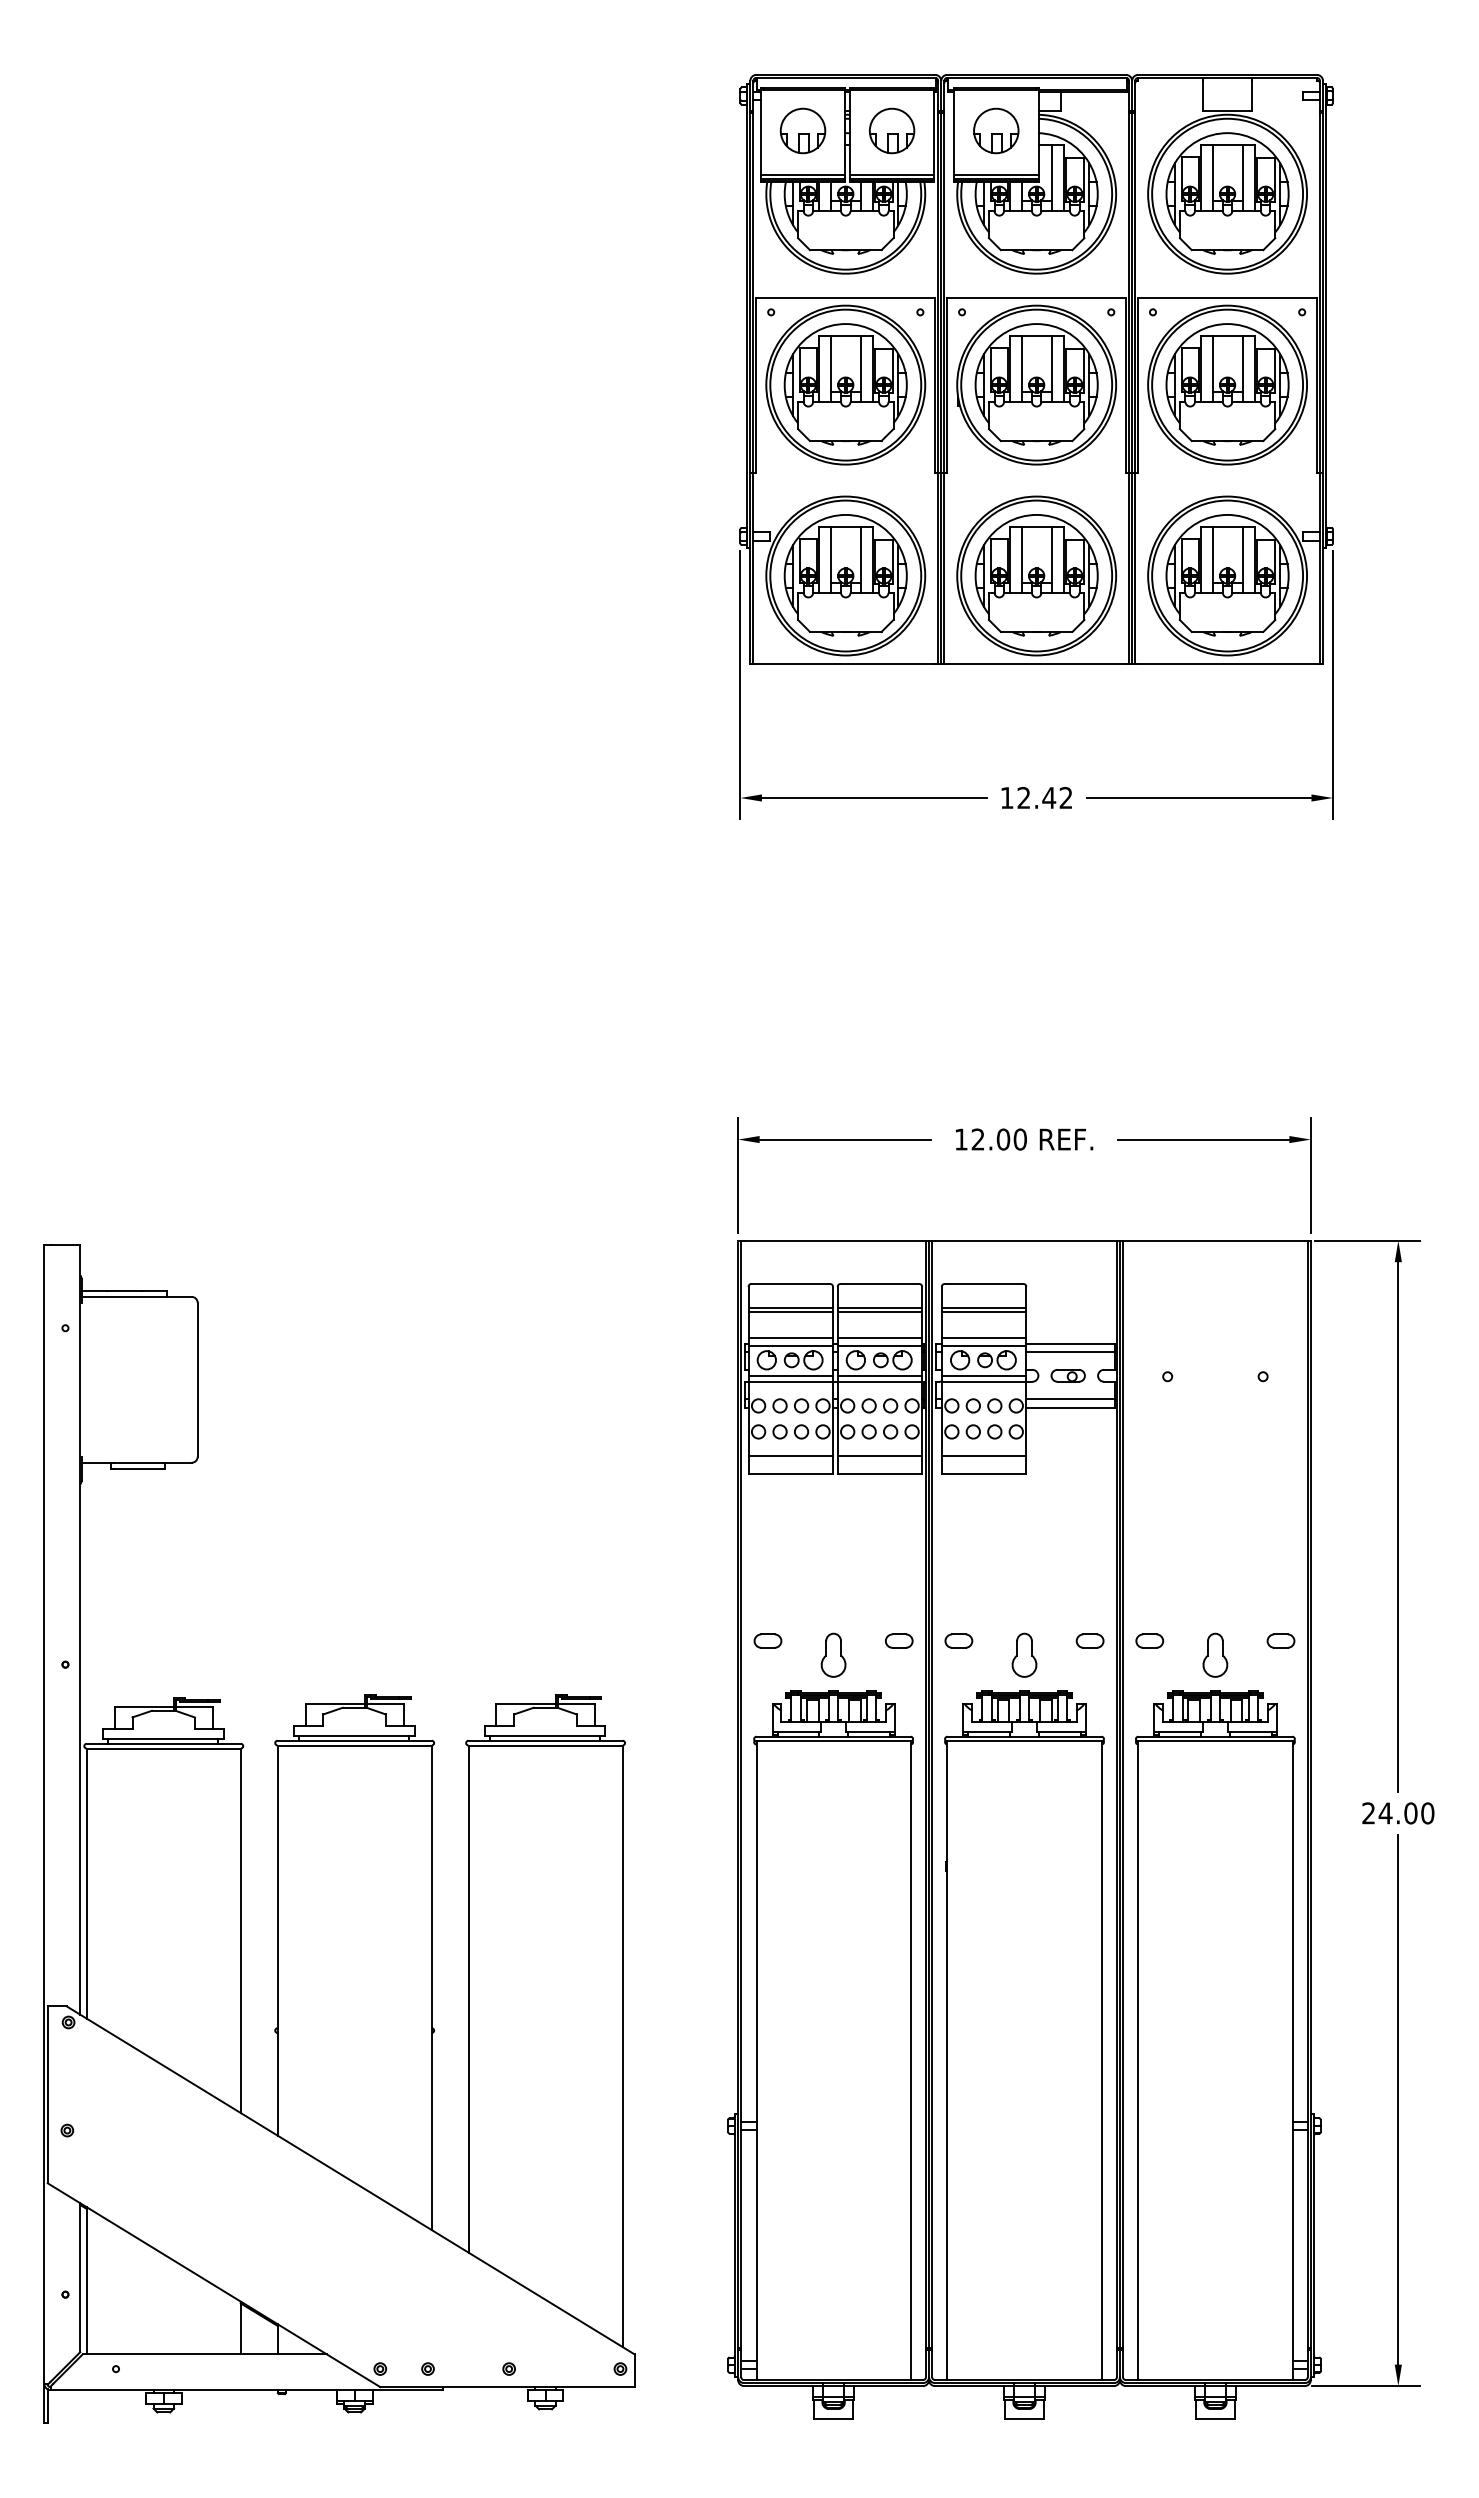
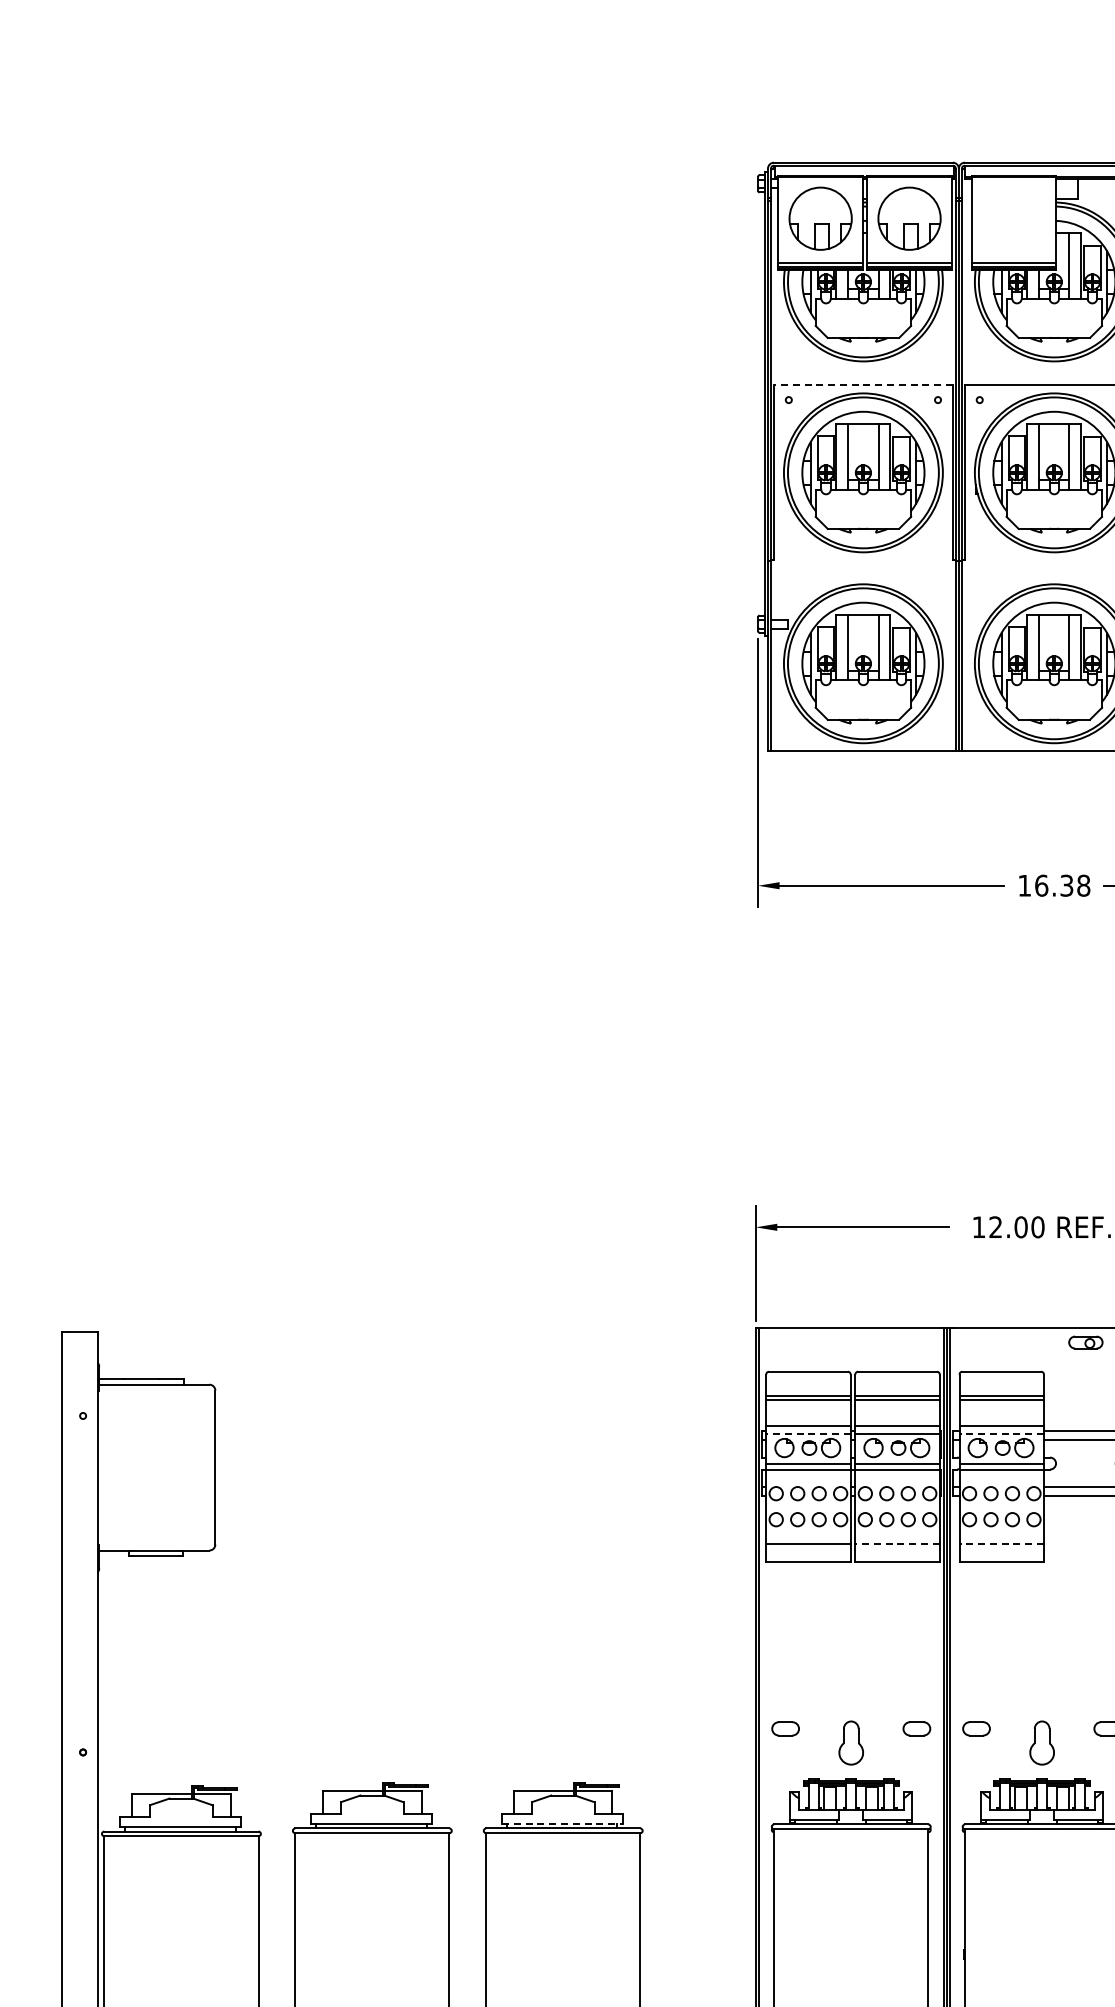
part: (802, 130) -> (820, 218), size x1.4
part: (892, 130) -> (910, 218), size x1.4
part: (996, 130) -> (1014, 218), removed
line: (845, 297) -> (863, 385), solid -> dashed
text: (1044, 797) -> (1062, 885), 12.42 -> 16.38
line: (790, 1346) -> (808, 1434), solid -> dashed
line: (983, 1346) -> (1001, 1434), solid -> dashed
part: (1067, 1375) -> (1085, 1342), moved
line: (879, 1455) -> (897, 1543), solid -> dashed
line: (983, 1455) -> (1001, 1543), solid -> dashed
line: (545, 1736) -> (563, 1824), solid -> dashed

